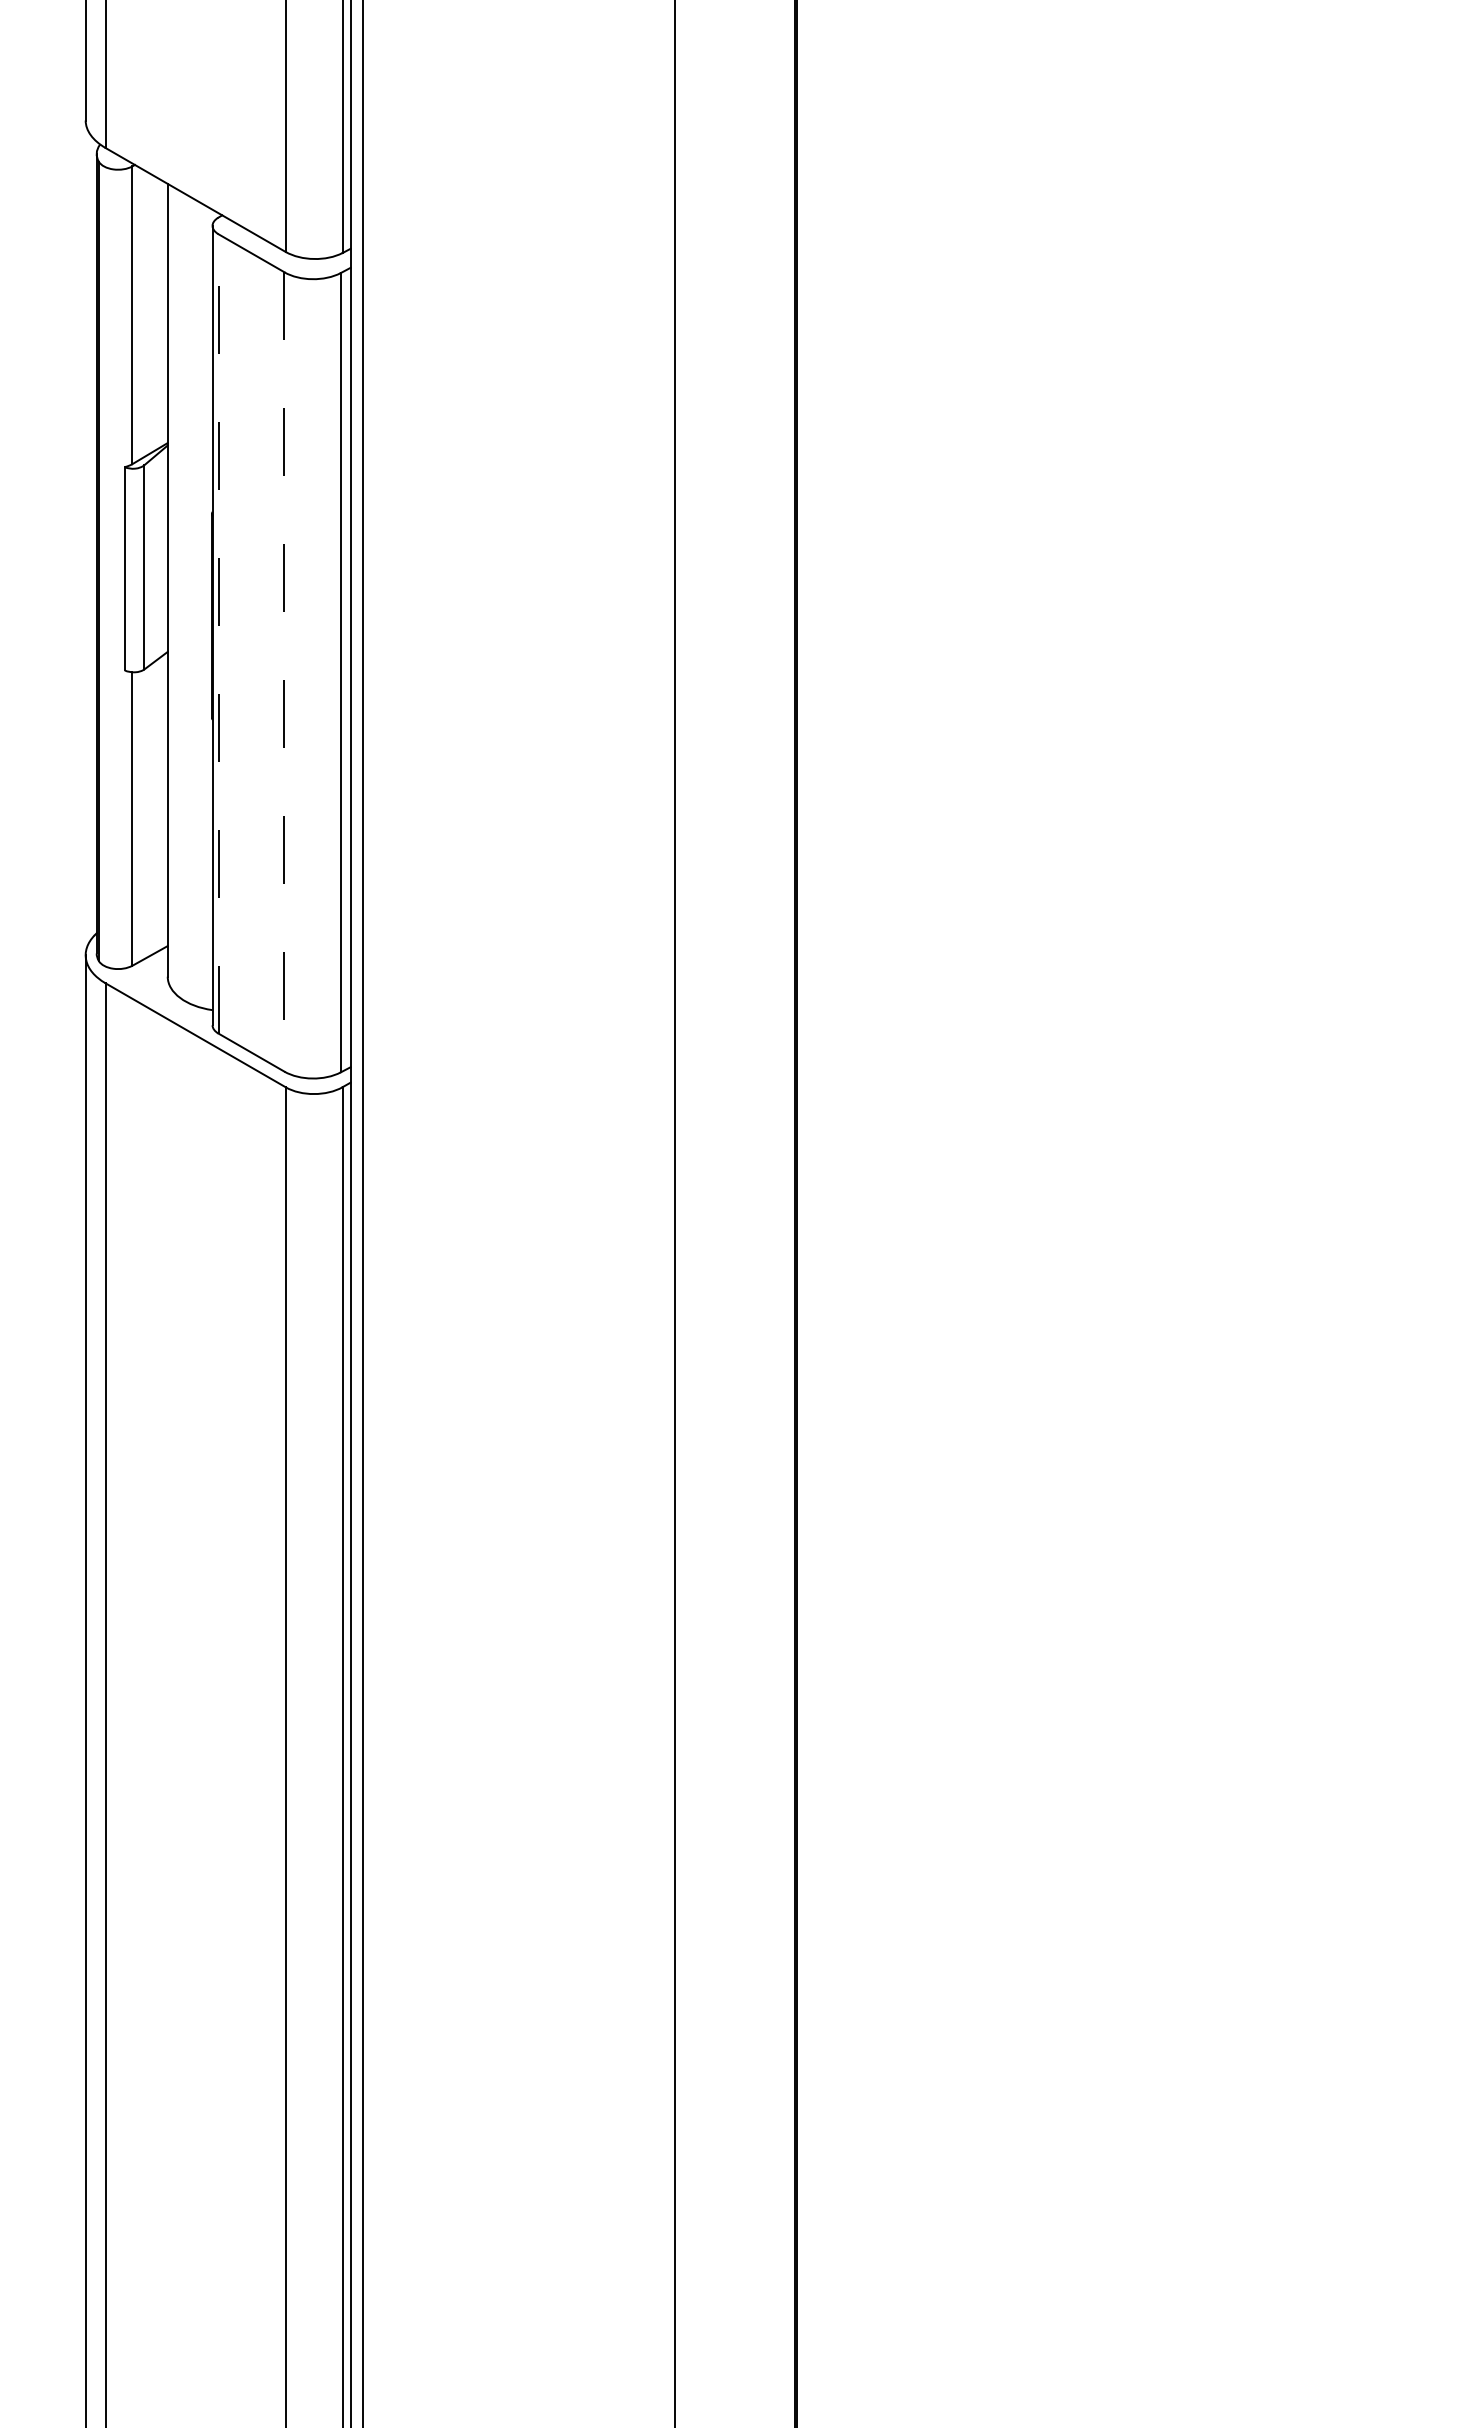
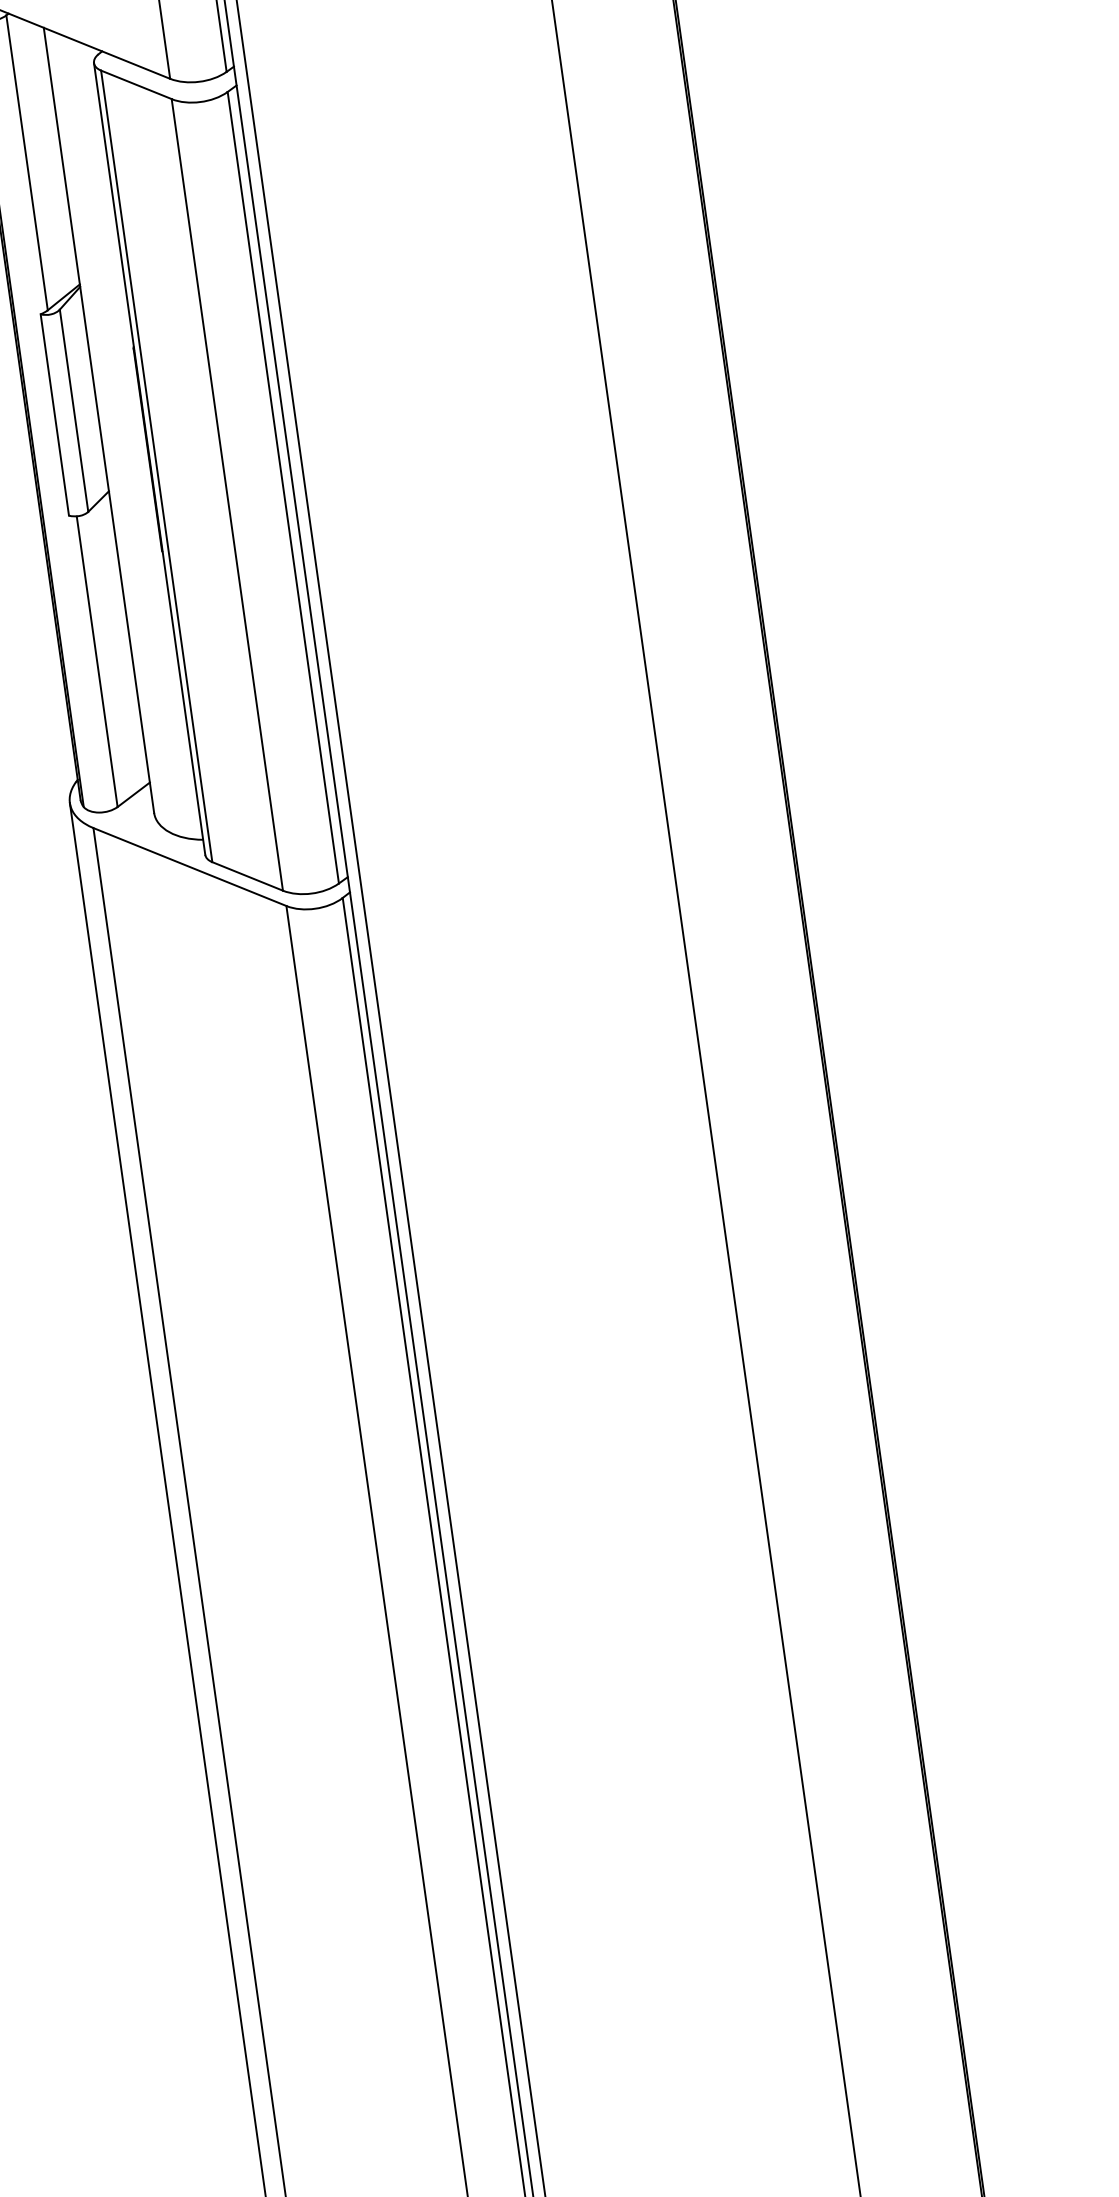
line: (218, 633) -> (156, 465), dashed -> solid
line: (284, 671) -> (227, 494), dashed -> solid

